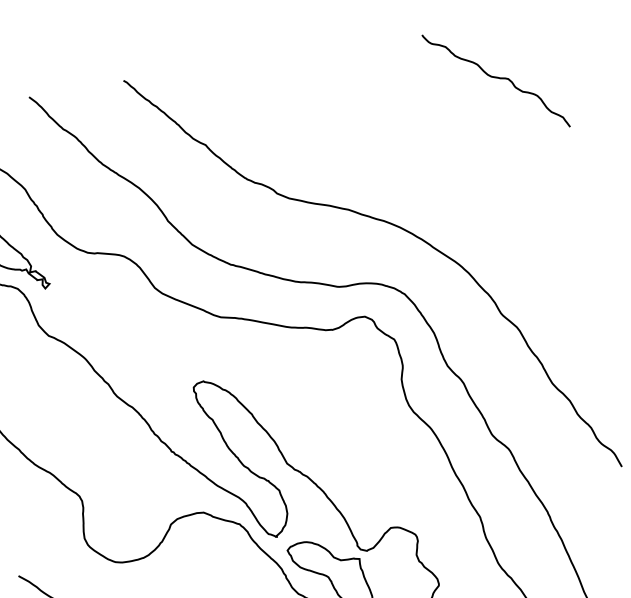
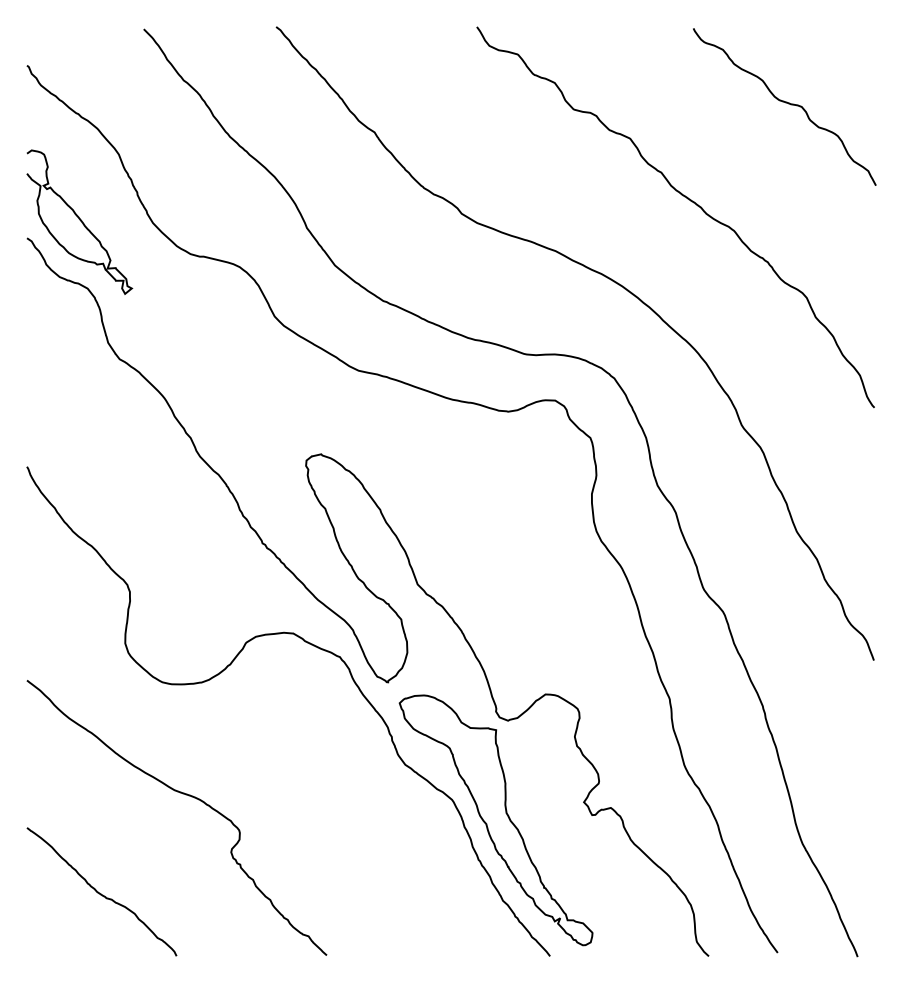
curve: (436, 158) -> (687, 199), added

